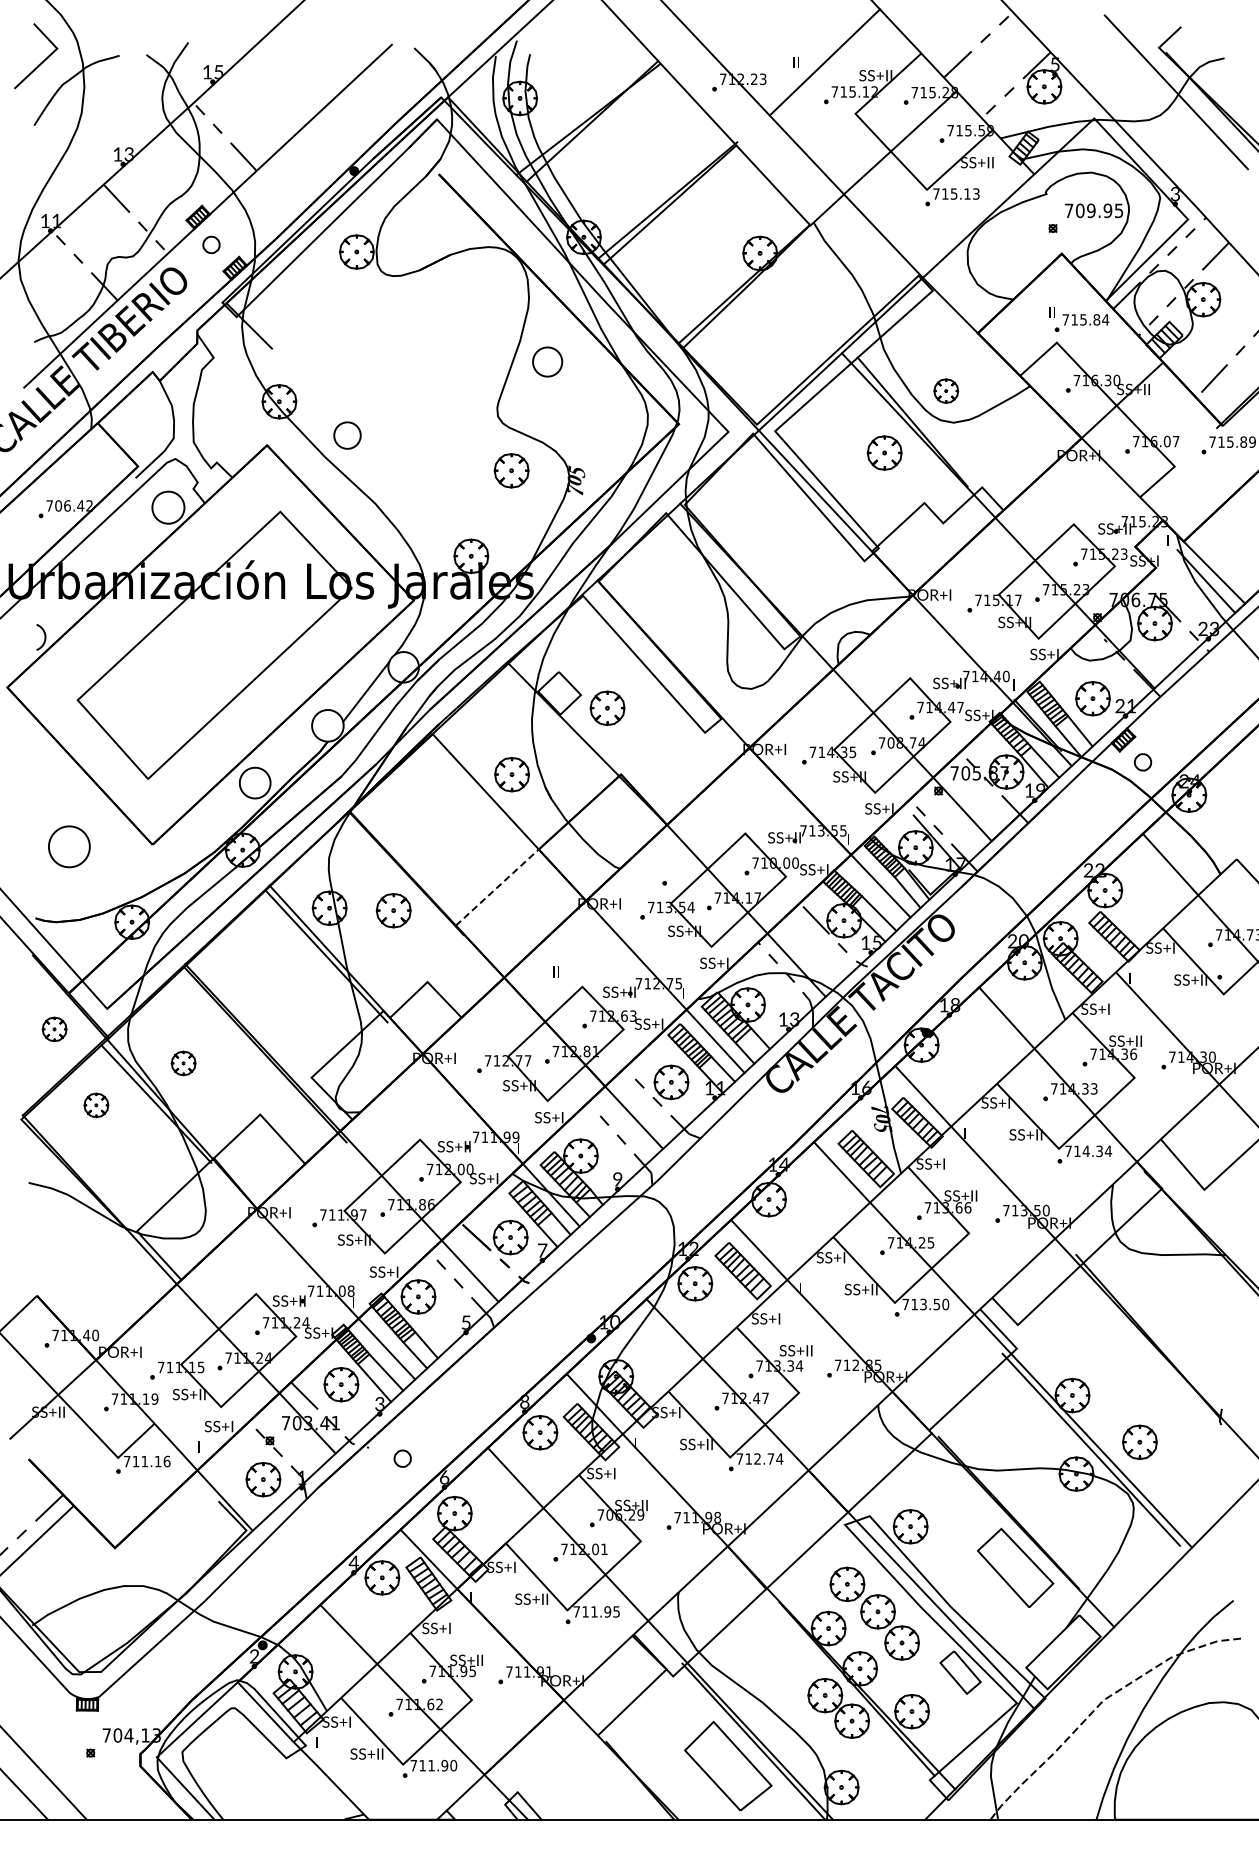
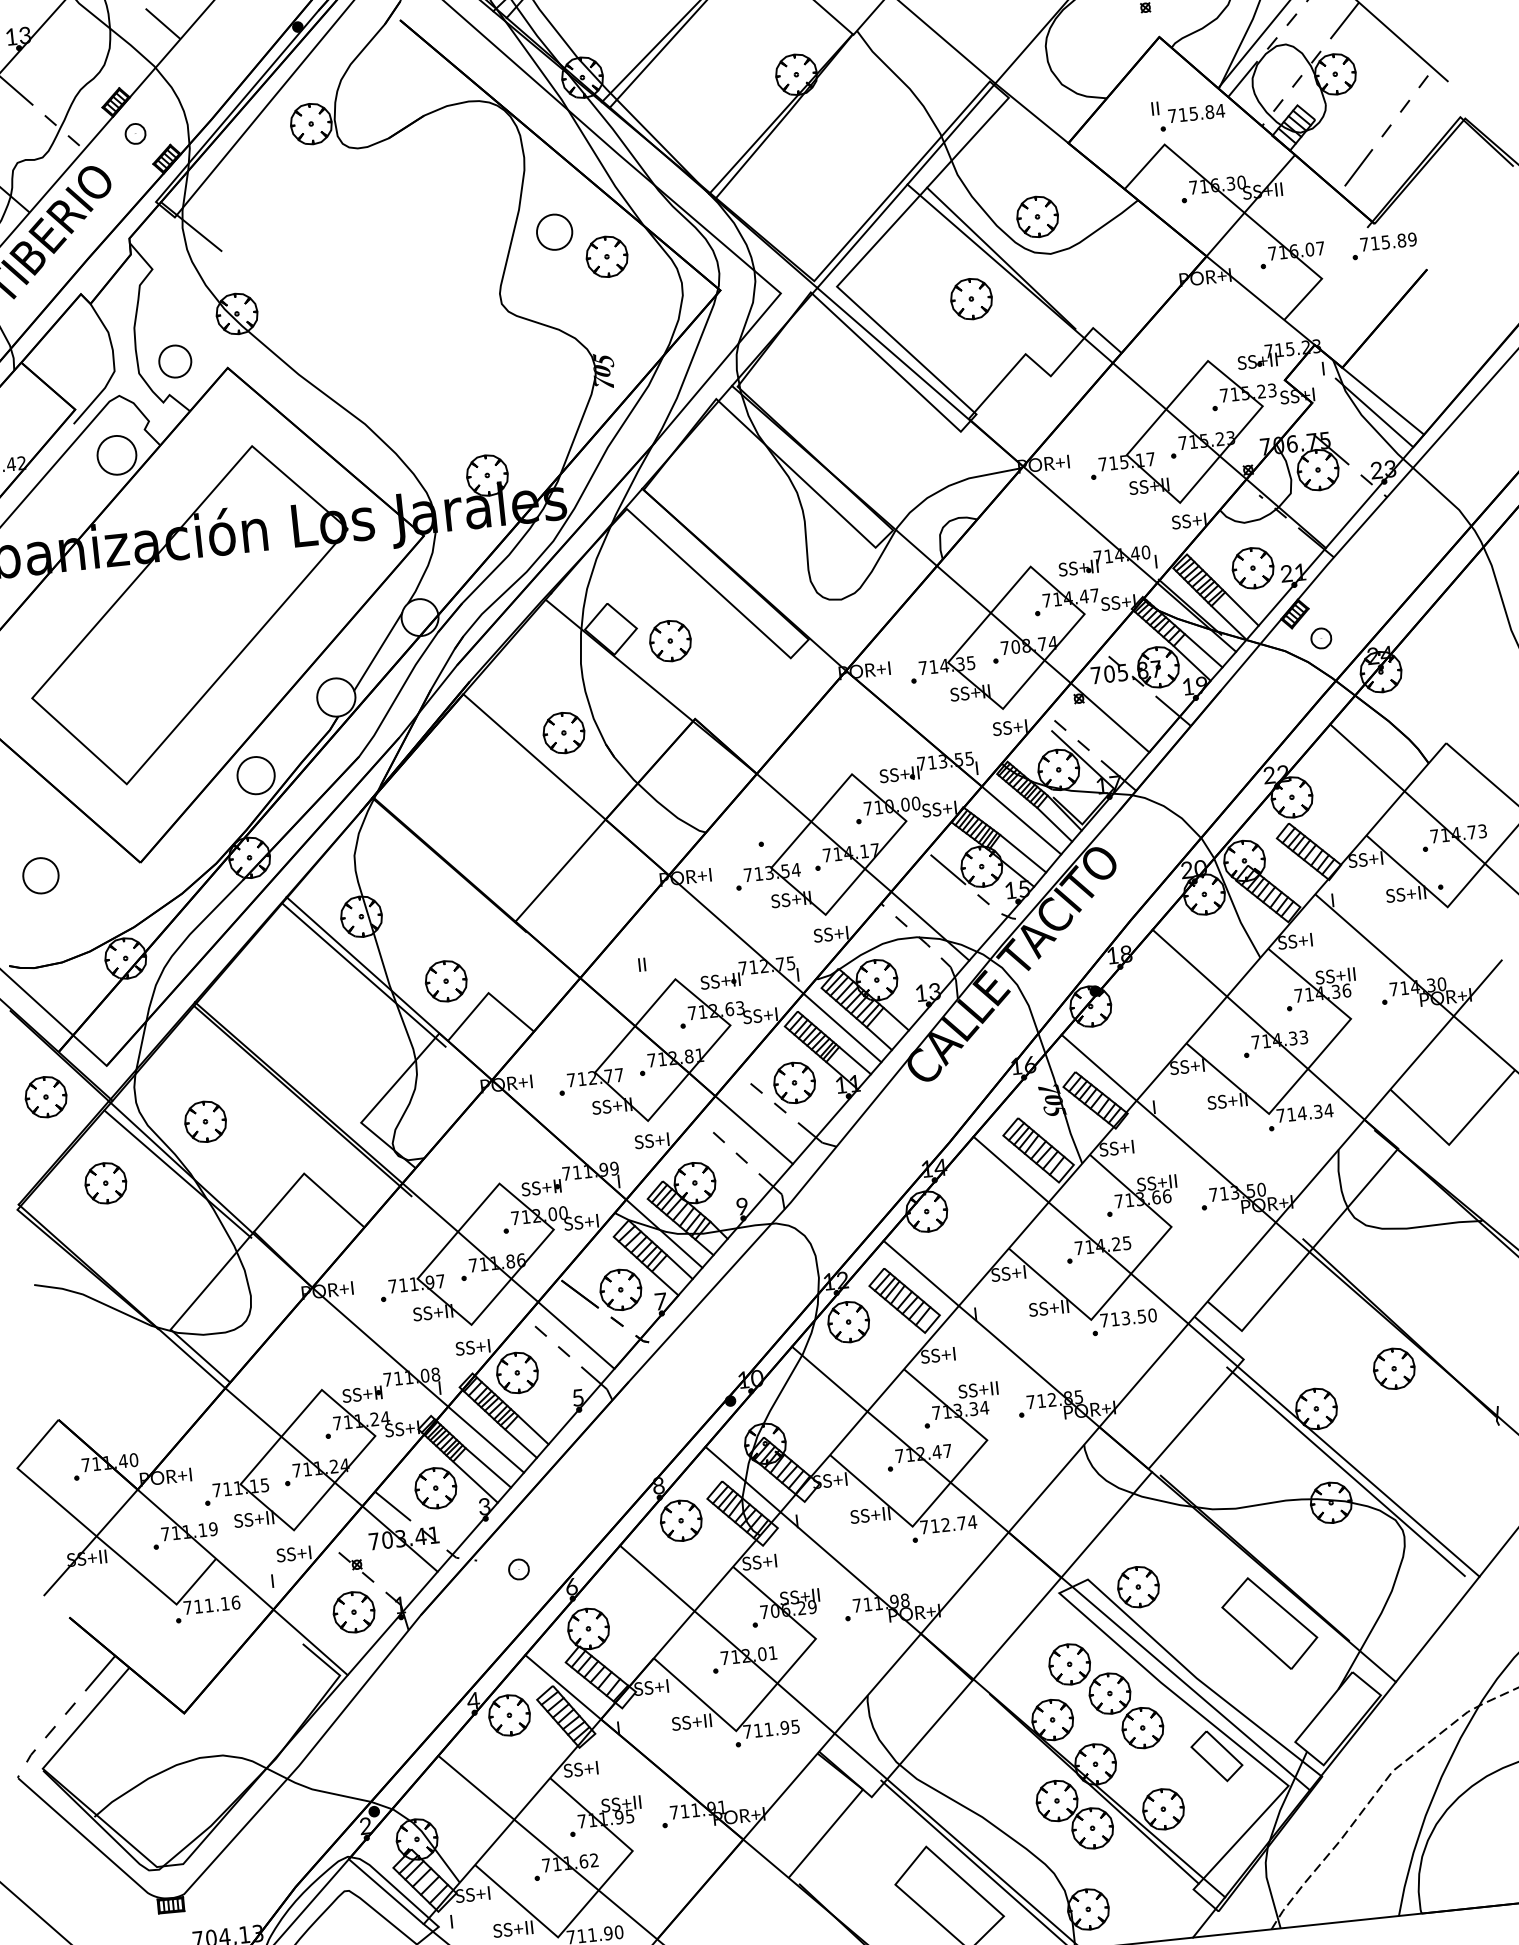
part: (946, 390) -> (1037, 216), size x1.43
part: (347, 435) -> (175, 361), moved
part: (511, 470) -> (606, 256), moved
part: (69, 846) -> (40, 875), size x0.71
line: (497, 887) -> (560, 870), dashed -> solid
part: (393, 910) -> (445, 981), moved
part: (54, 1029) -> (45, 1097), size x1.43
part: (183, 1063) -> (205, 1121), size x1.43
part: (96, 1105) -> (106, 1183), size x1.43
part: (1139, 1441) -> (1393, 1367), moved

